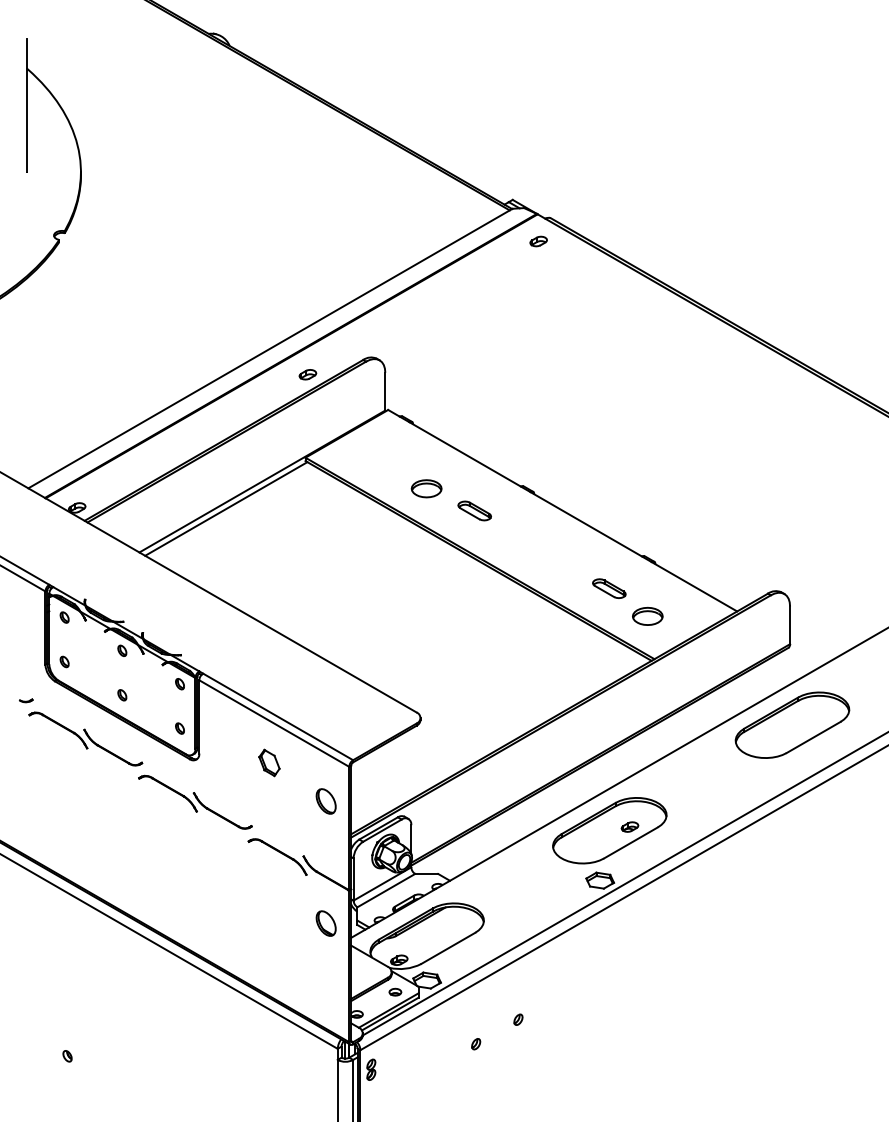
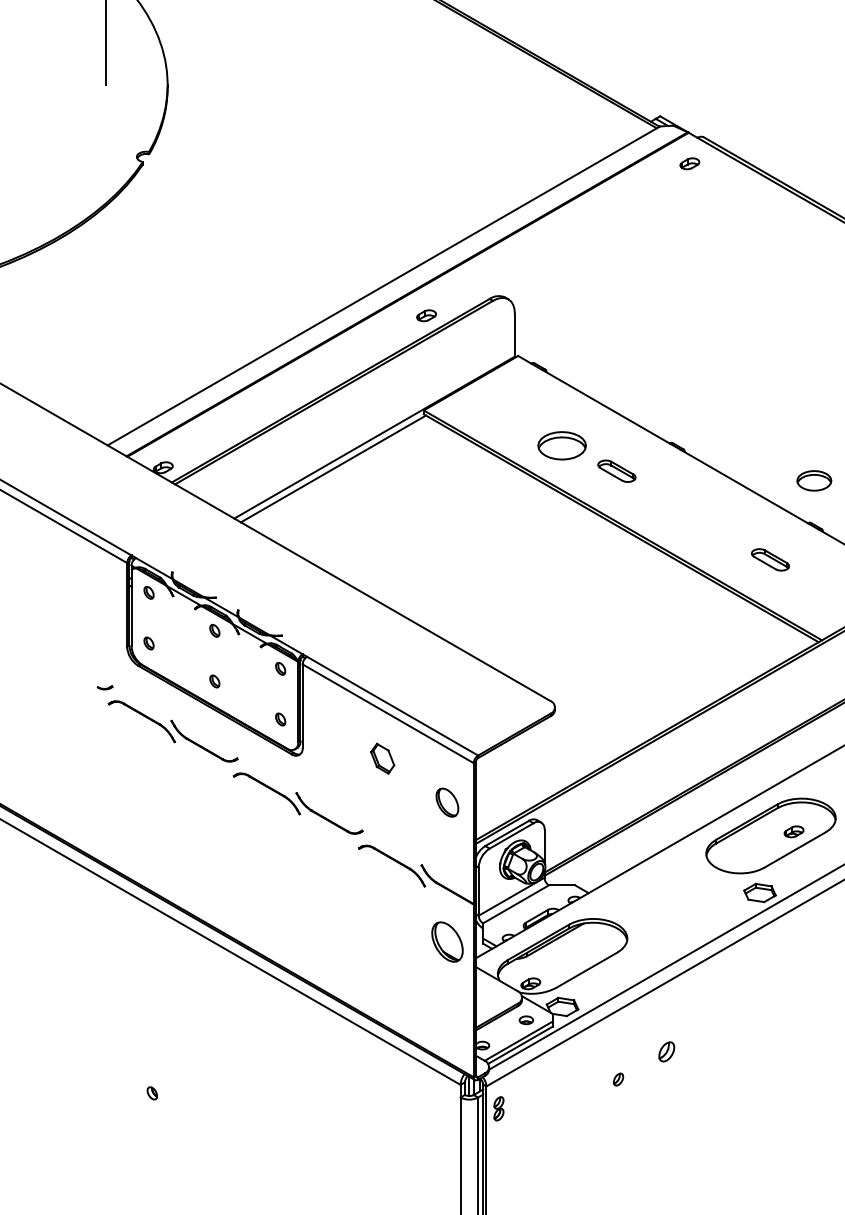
part: (426, 488) -> (561, 445), size x1.4
part: (647, 615) -> (813, 479), moved
part: (325, 923) -> (446, 941), size x1.4
part: (518, 1019) -> (666, 1051), size x1.6

